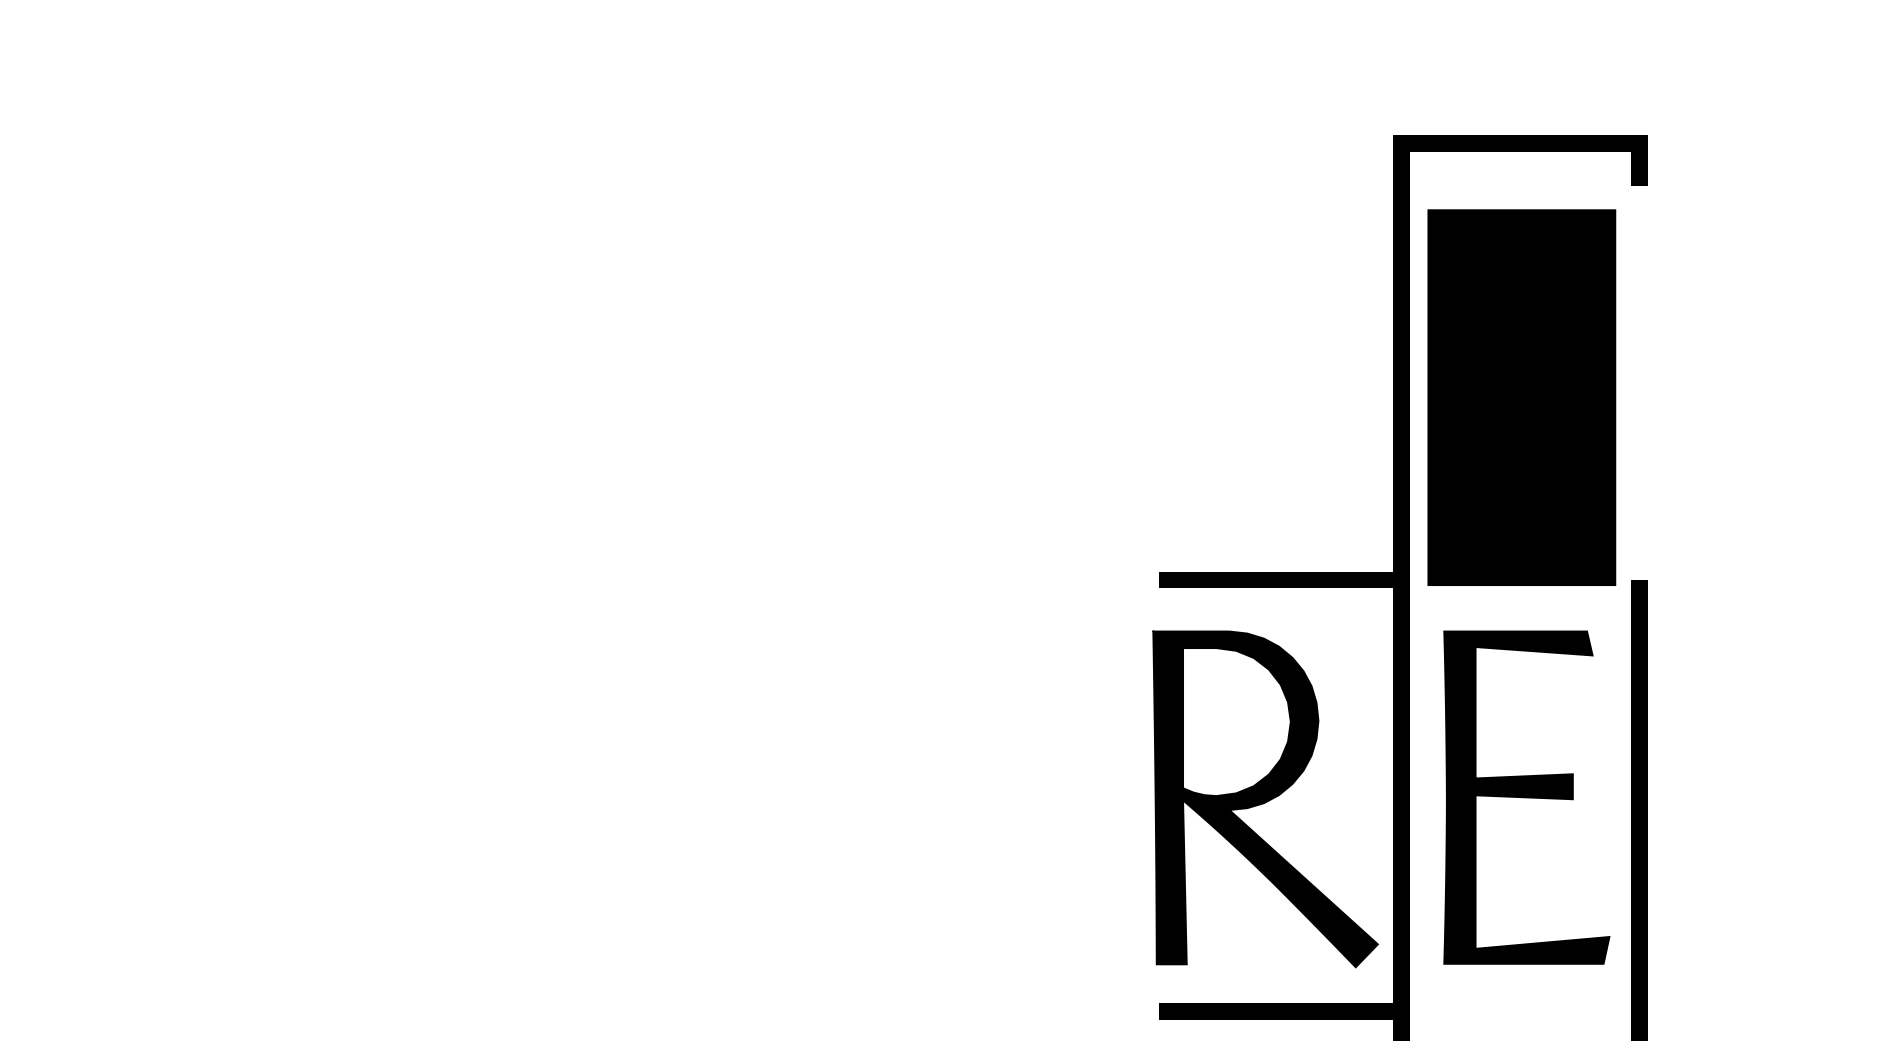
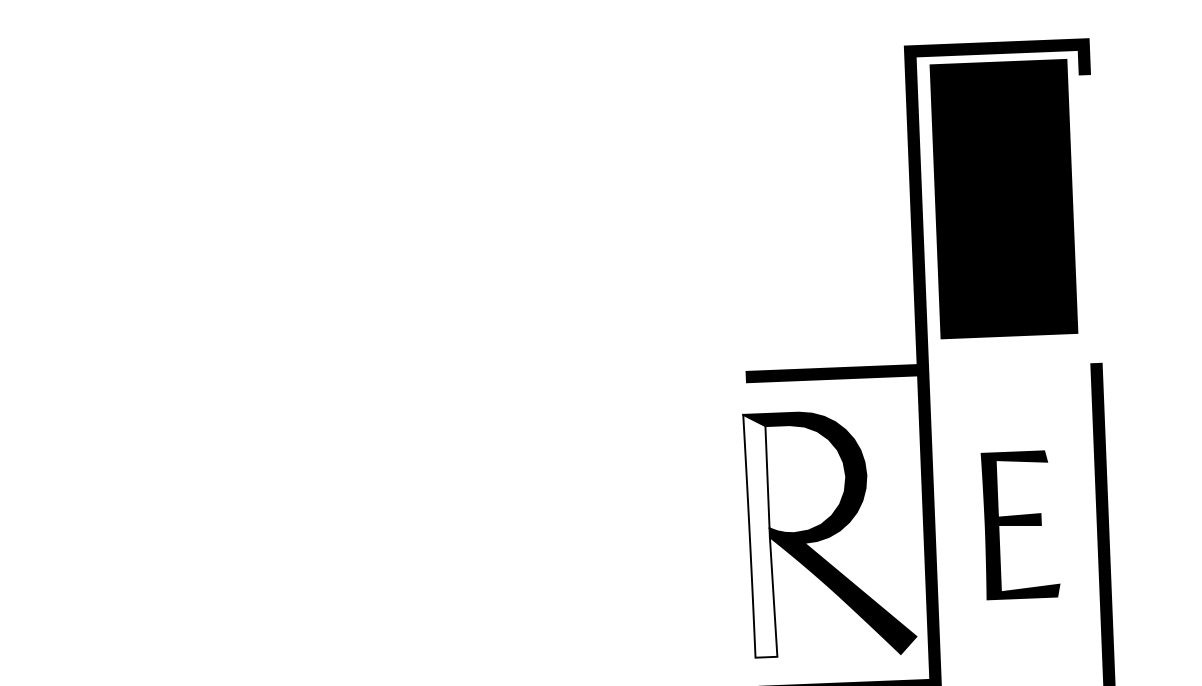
part: (1521, 397) -> (1003, 199), moved
fill: (1169, 797) -> (759, 535), removed
part: (1526, 797) -> (1020, 525), size x0.6

